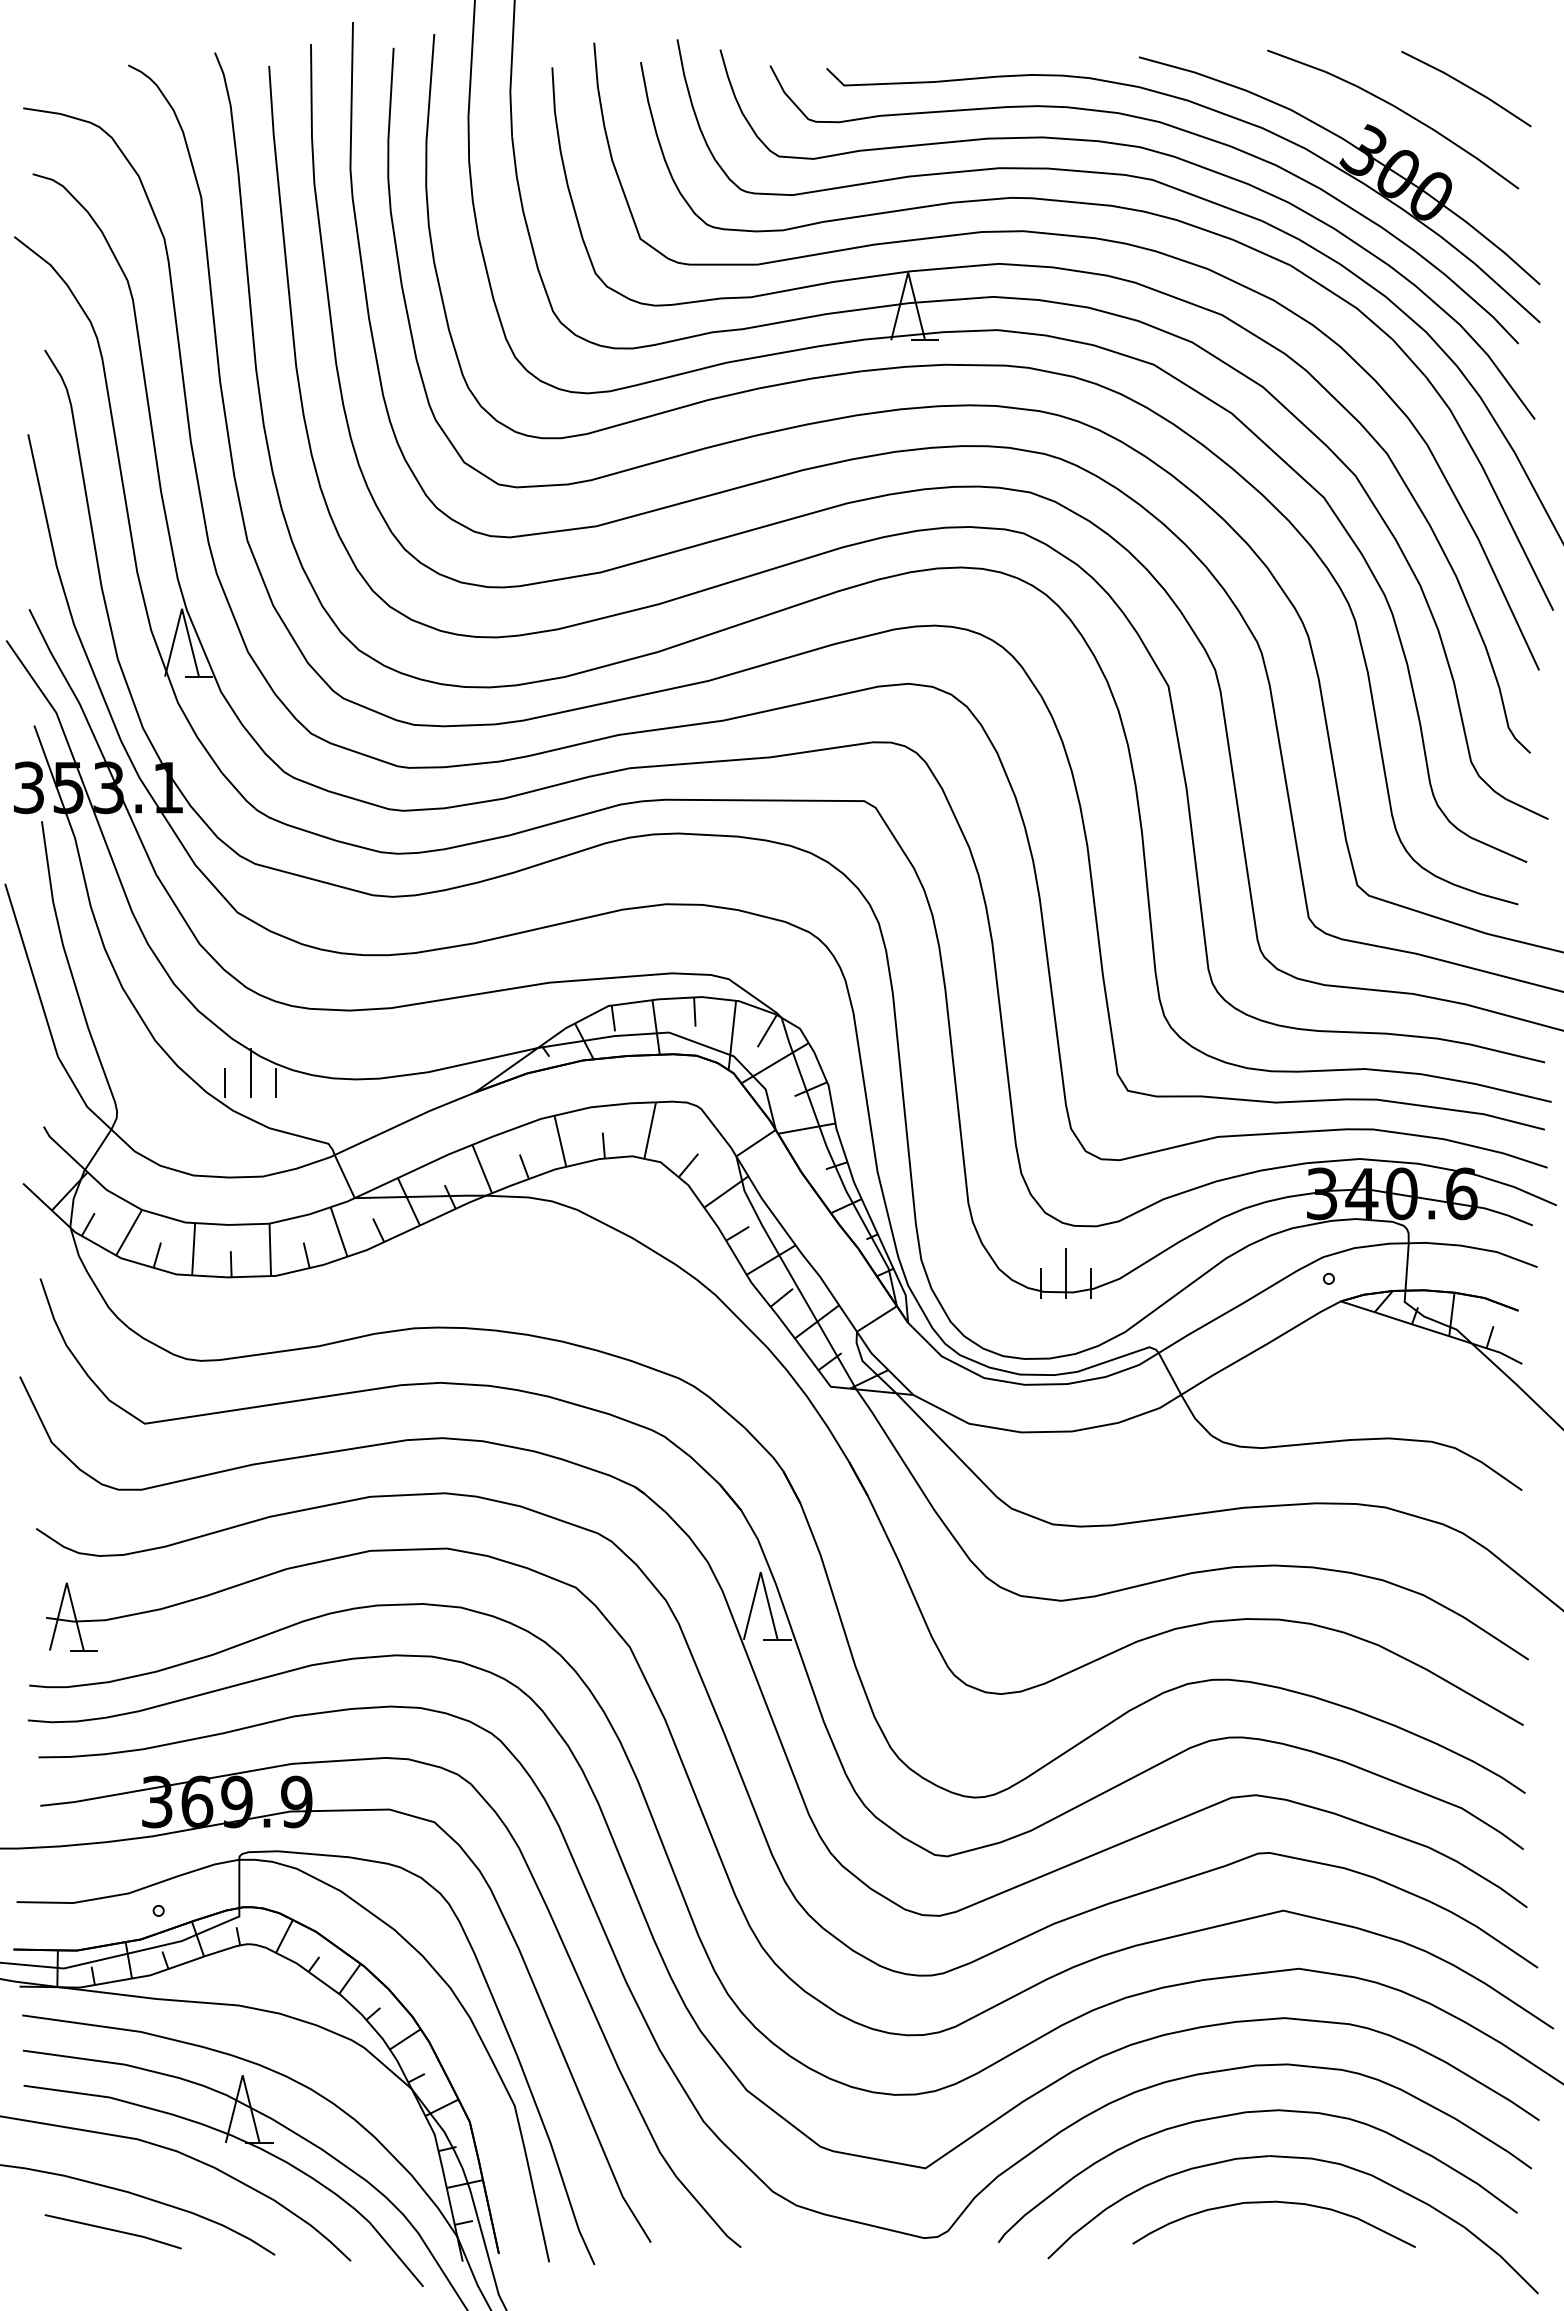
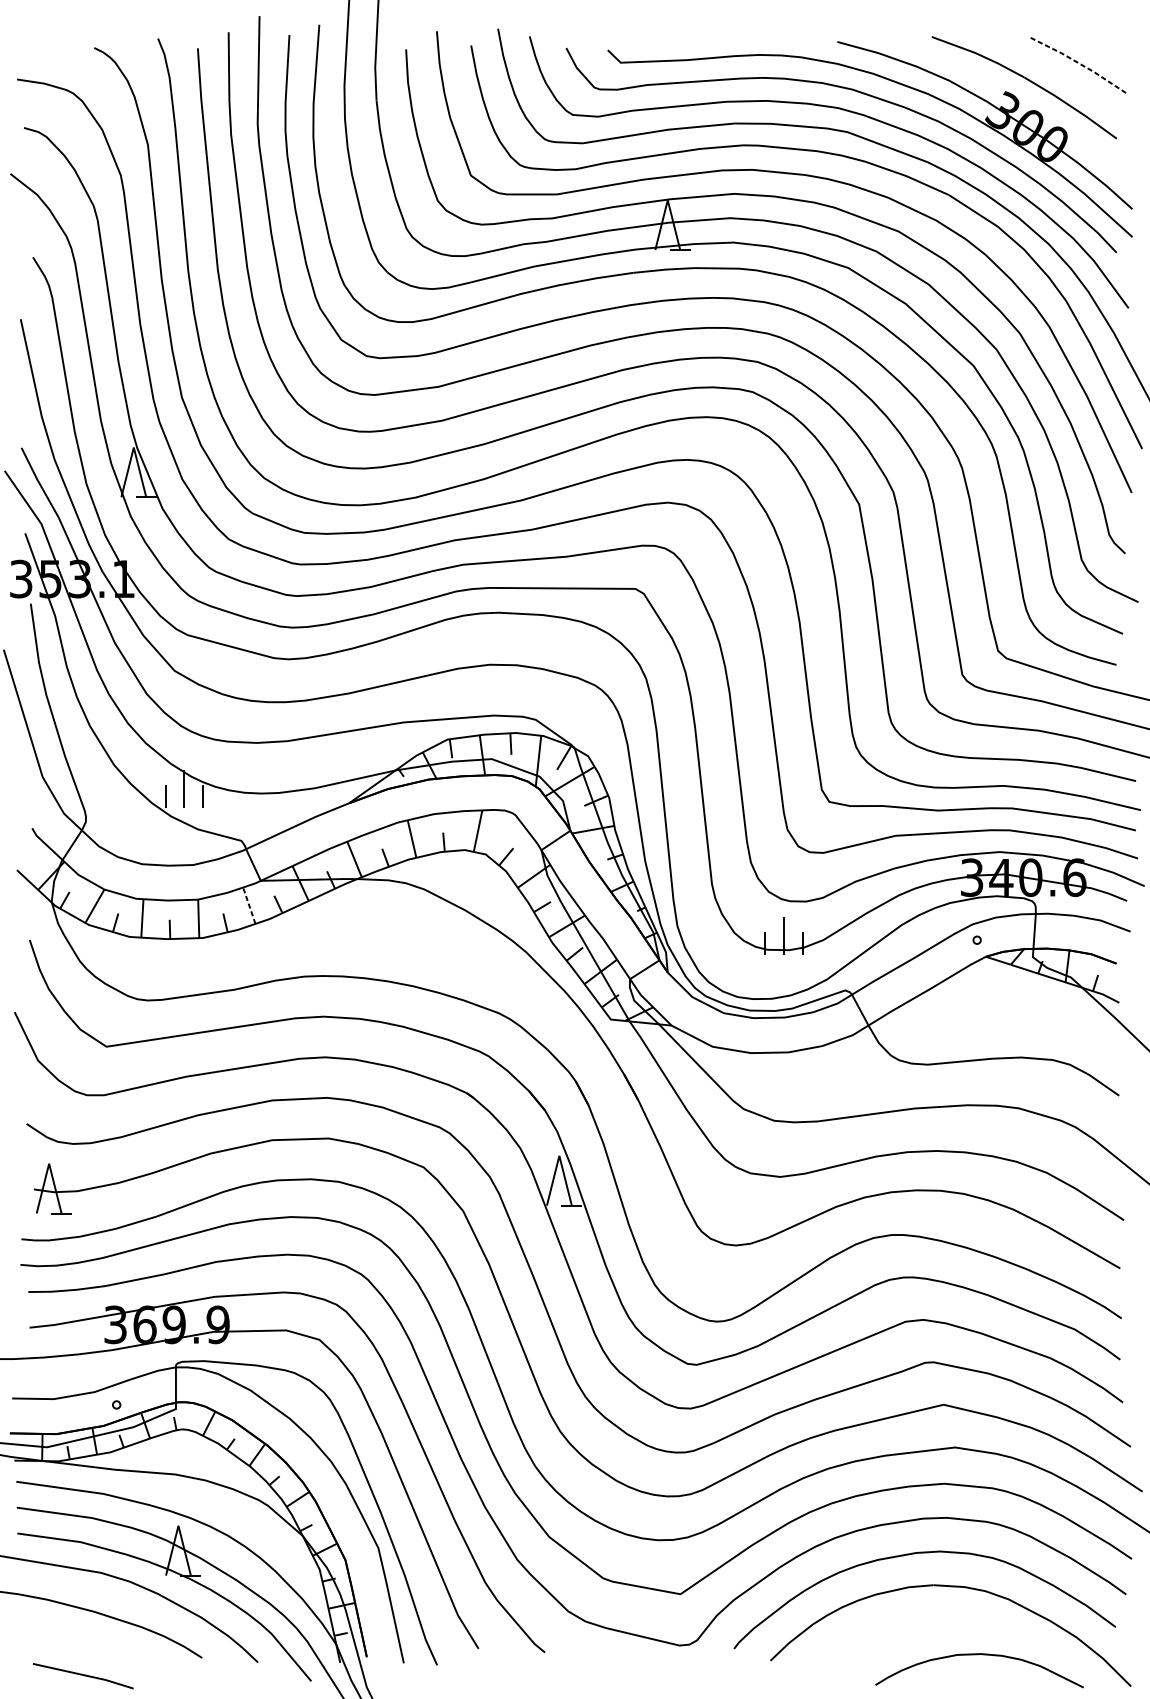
line: (1467, 86) -> (1079, 63), solid -> dashed
line: (338, 1231) -> (248, 905), solid -> dashed
curve: (1273, 2202) -> (979, 1654), moved
line: (112, 2230) -> (82, 1675), moved

